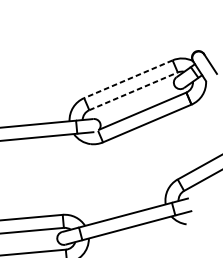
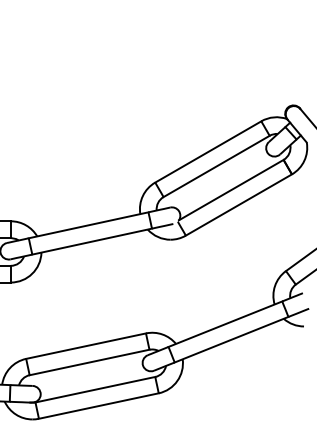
line: (127, 79) -> (207, 152), dashed -> solid
line: (134, 91) -> (217, 166), dashed -> solid

